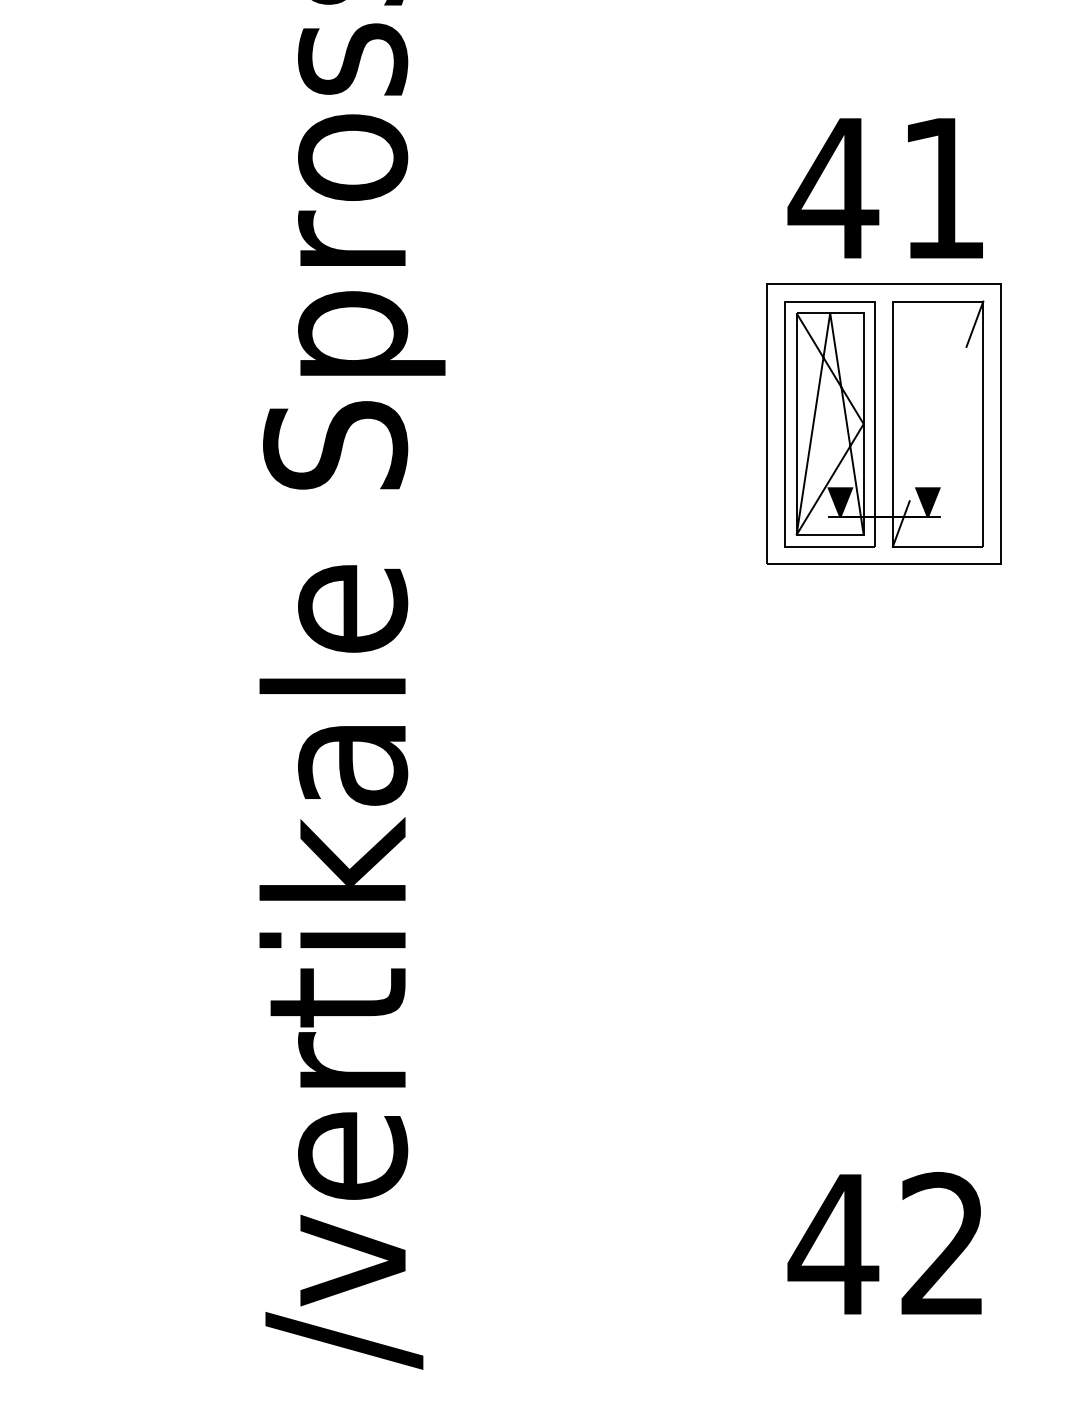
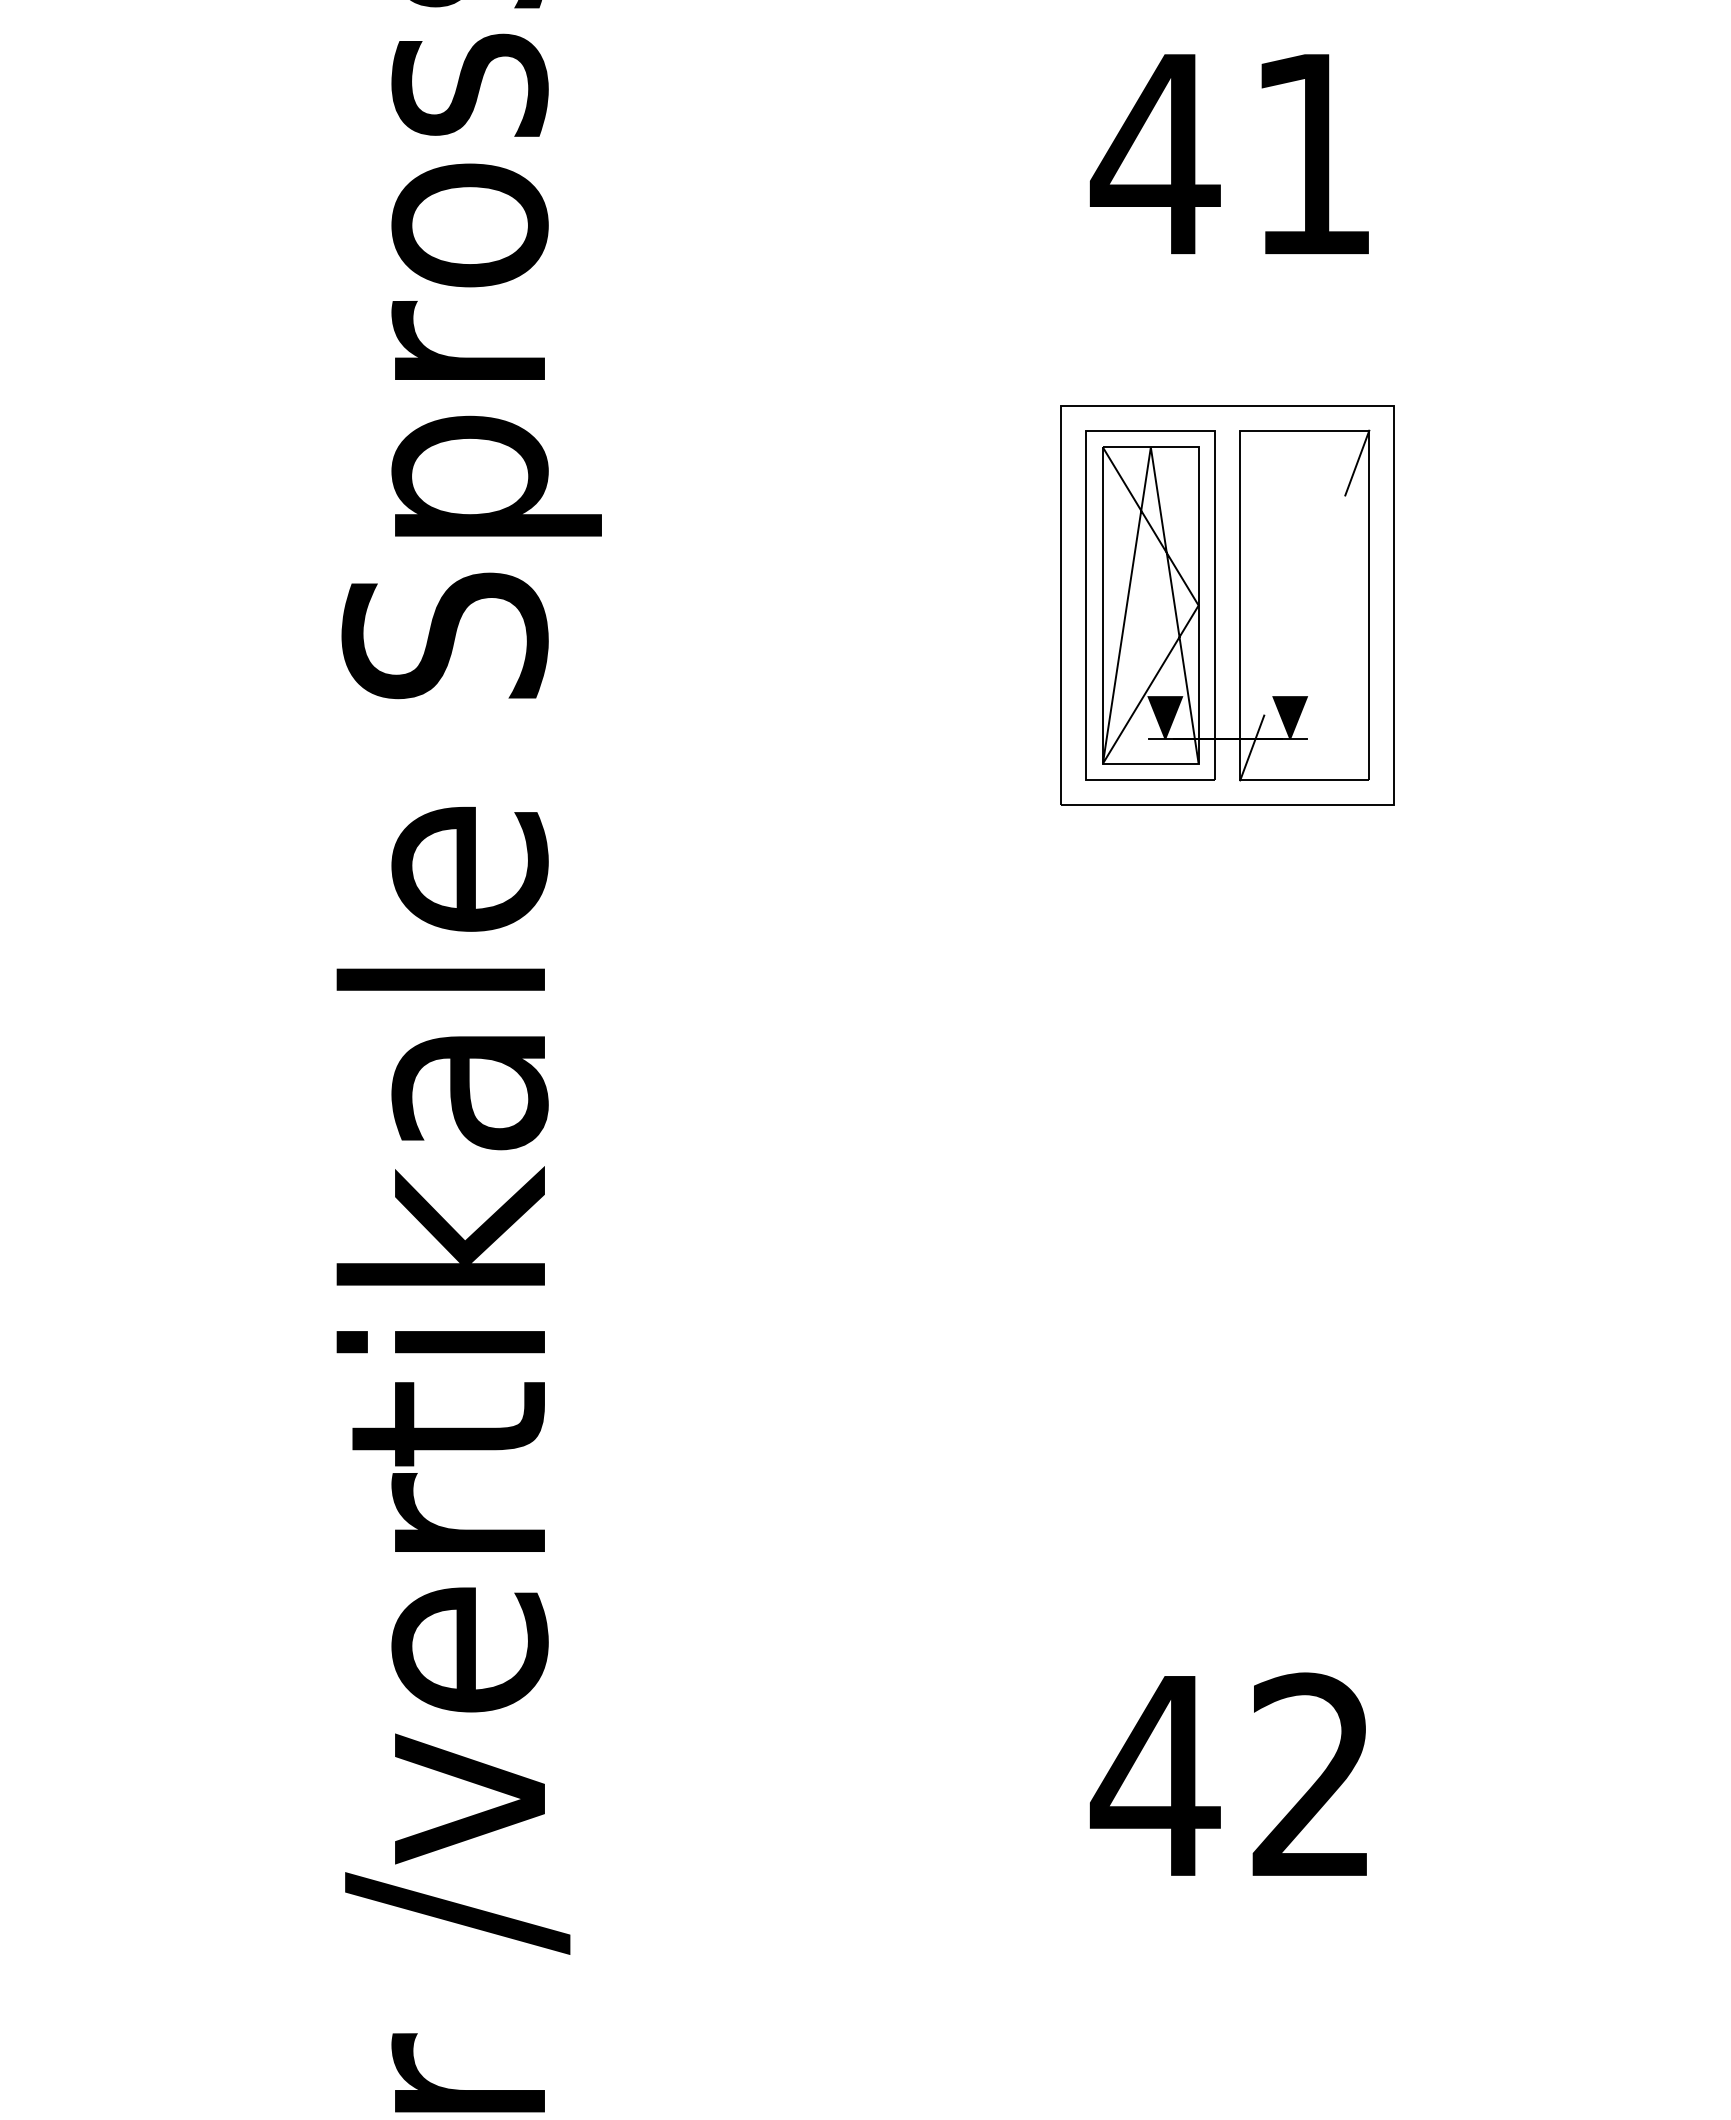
text: (884, 187) -> (1228, 153), moved

